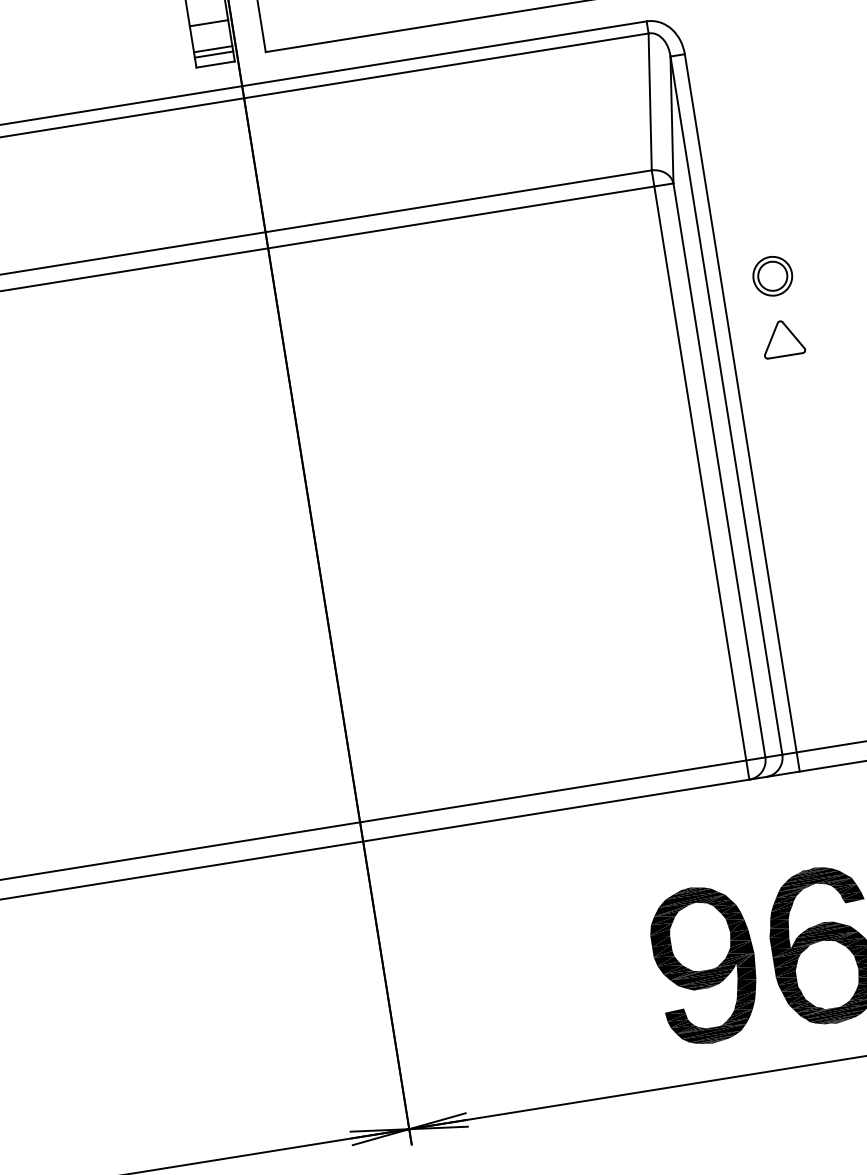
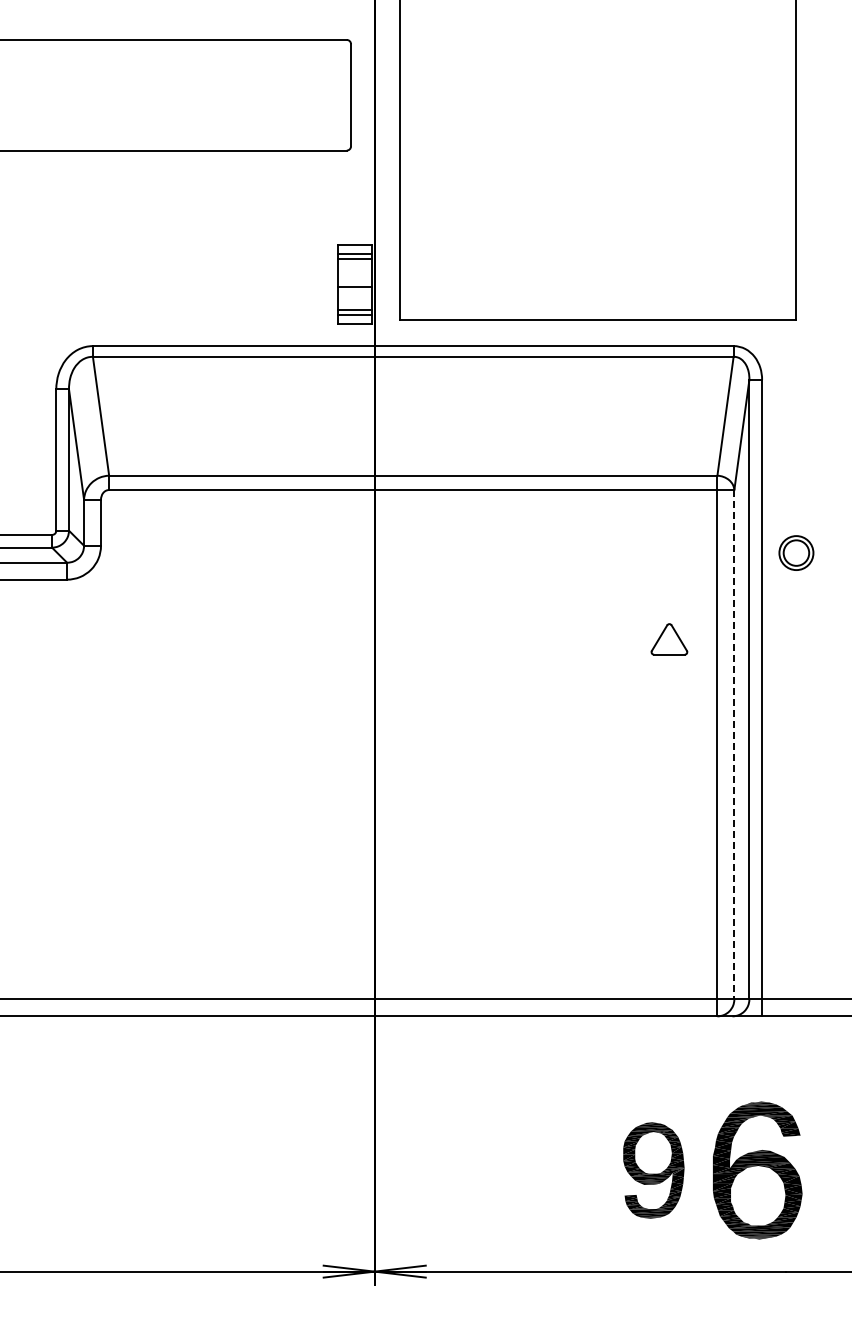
part: (772, 275) -> (796, 552), moved
part: (782, 338) -> (669, 639), moved
line: (719, 470) -> (734, 744), solid -> dashed
part: (705, 964) -> (653, 1170), size x0.7

